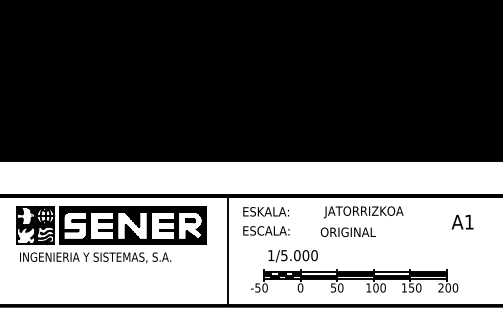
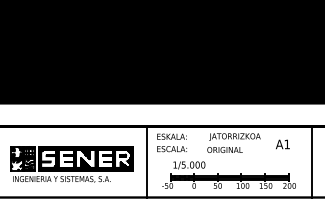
text: (462, 222) -> (282, 144), moved
part: (110, 234) -> (71, 164), moved
line: (483, 250) -> (312, 161), added

